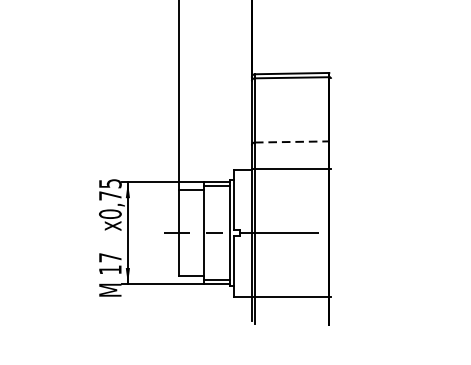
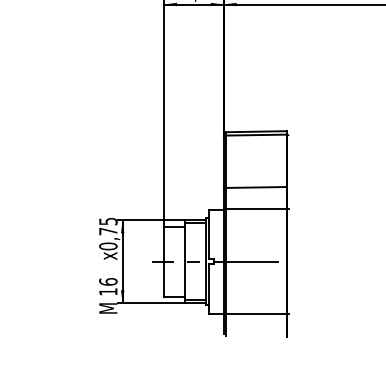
line: (293, 141) -> (257, 187), dashed -> solid
text: (110, 257) -> (108, 281), 17 -> 16

